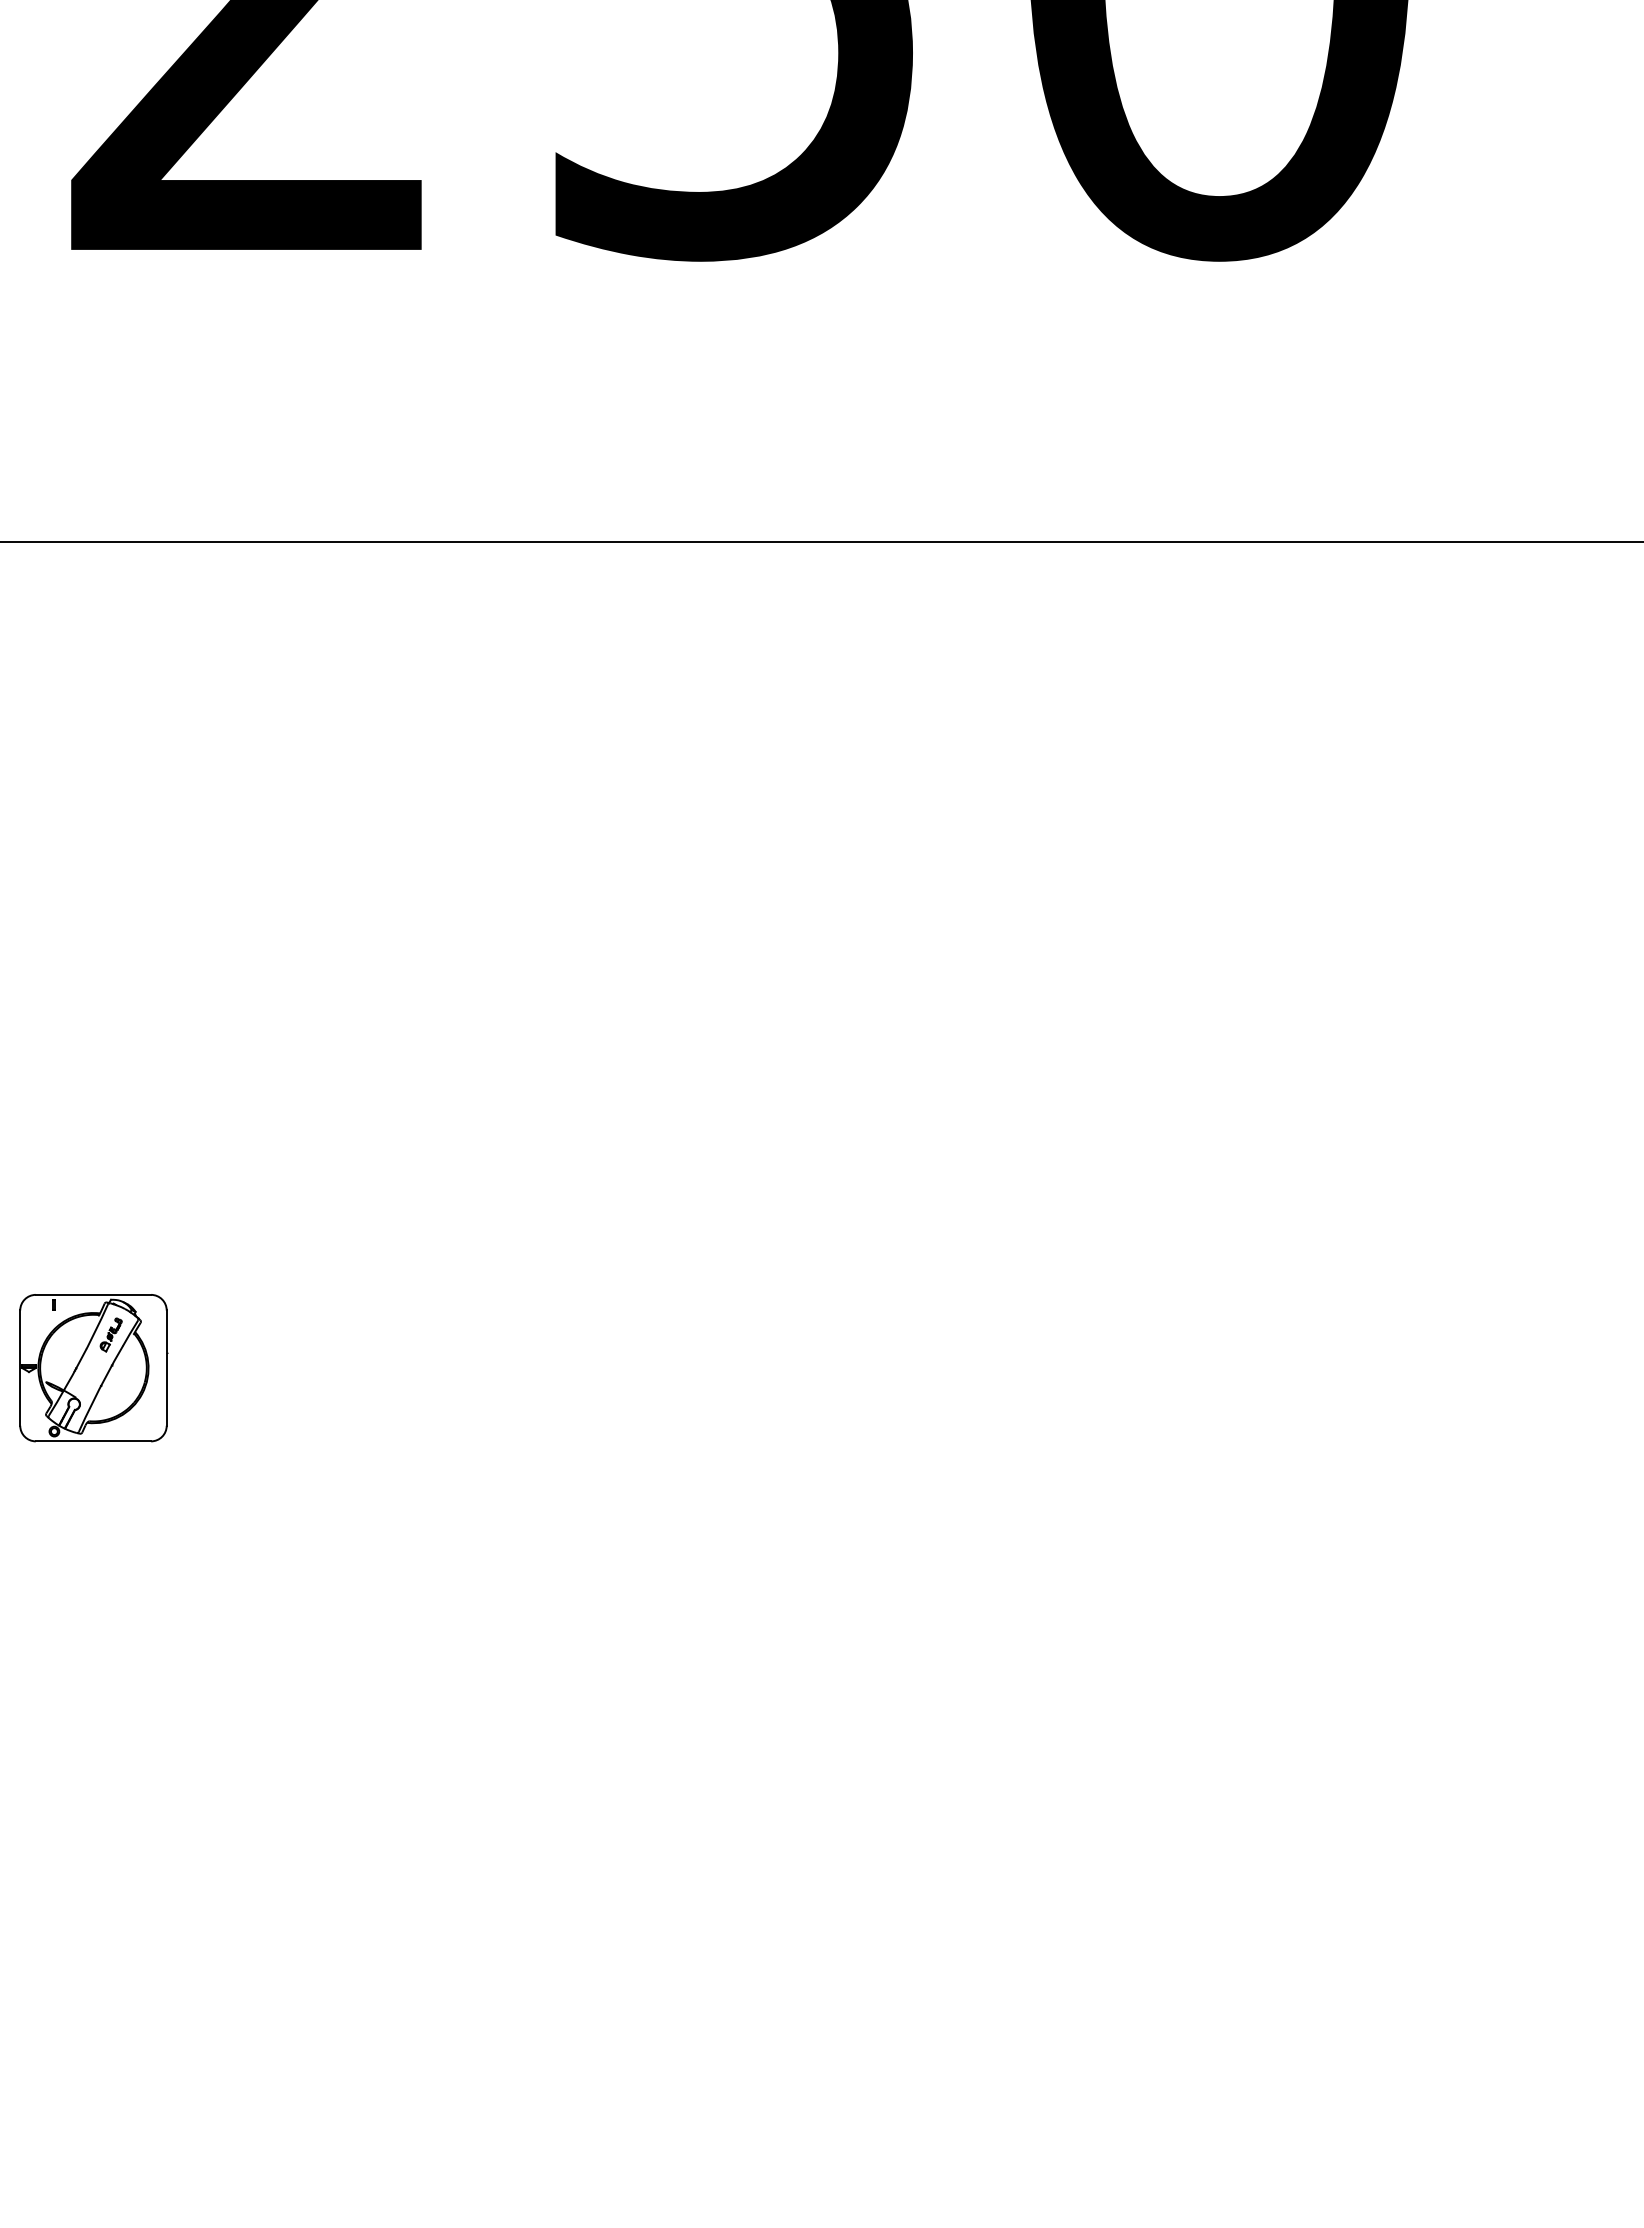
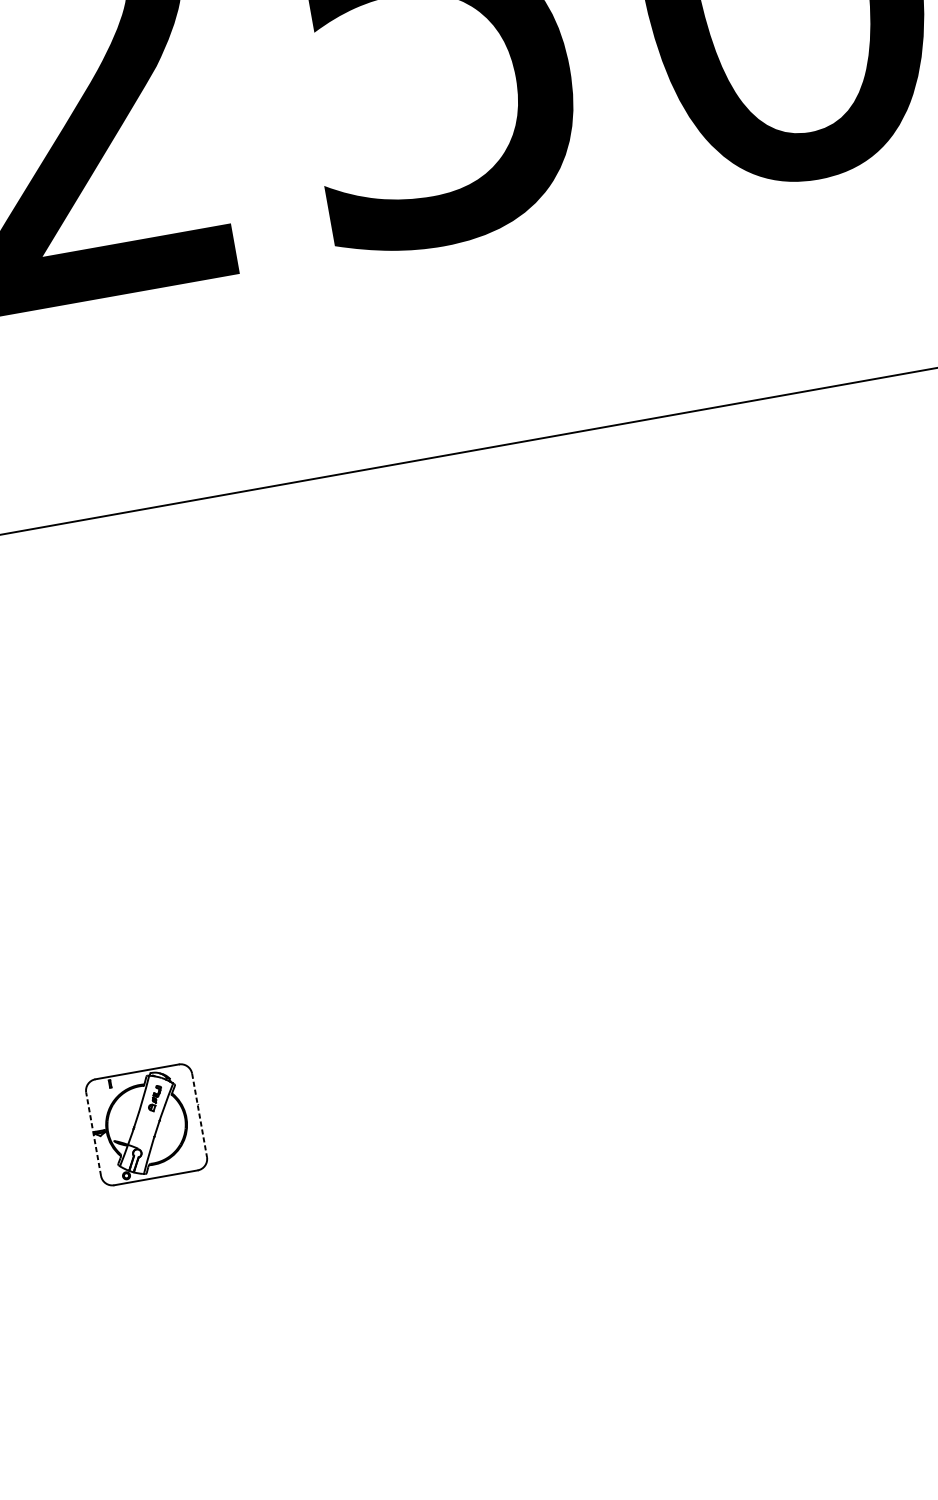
line: (20, 1368) -> (93, 1134), solid -> dashed
line: (166, 1368) -> (199, 1115), solid -> dashed

